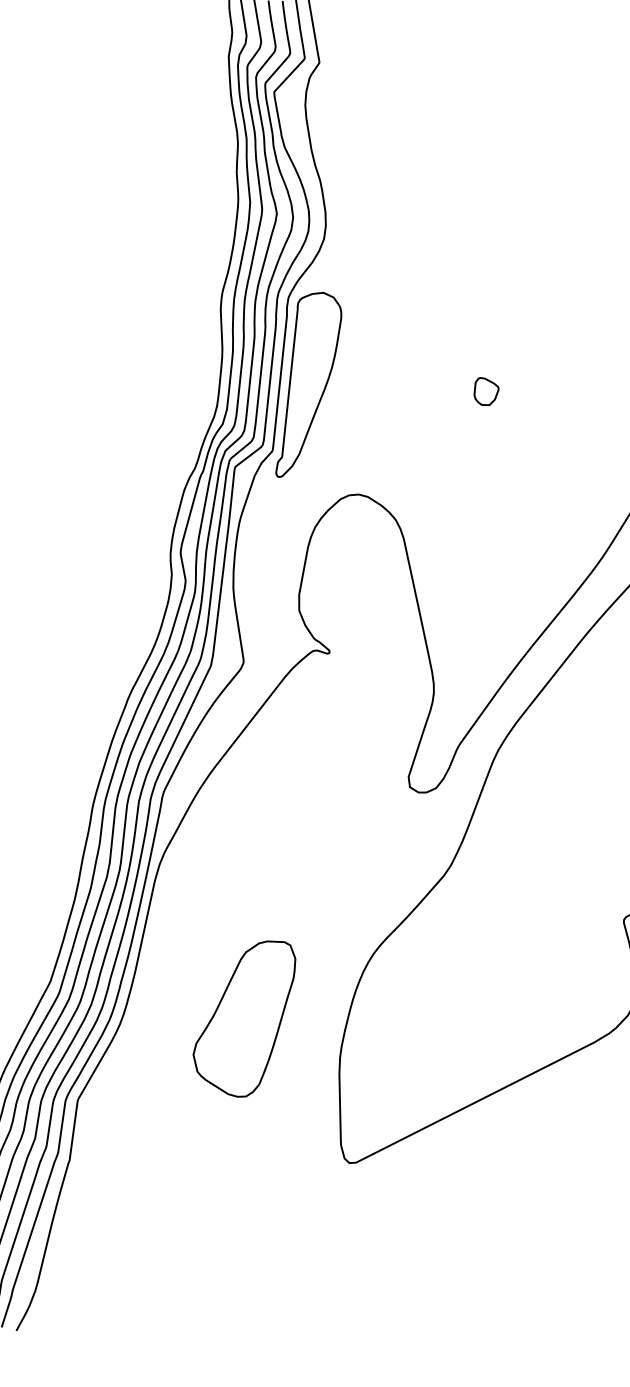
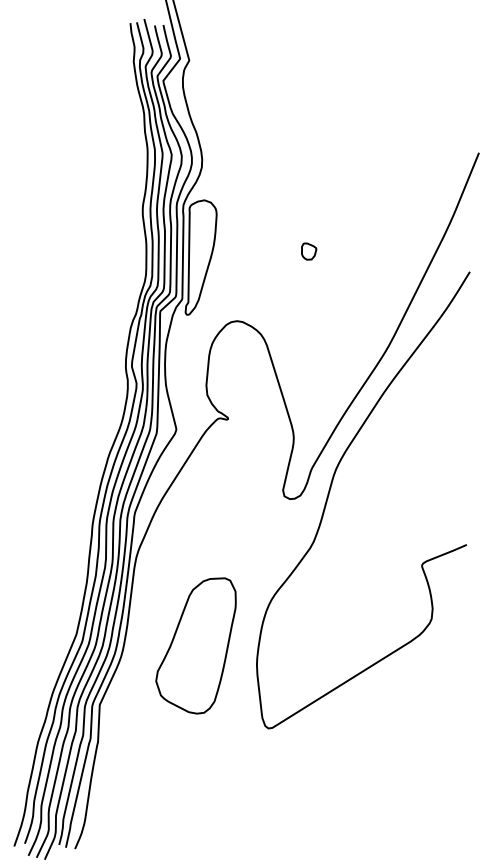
part: (242, 1017) -> (195, 645), size x1.4

